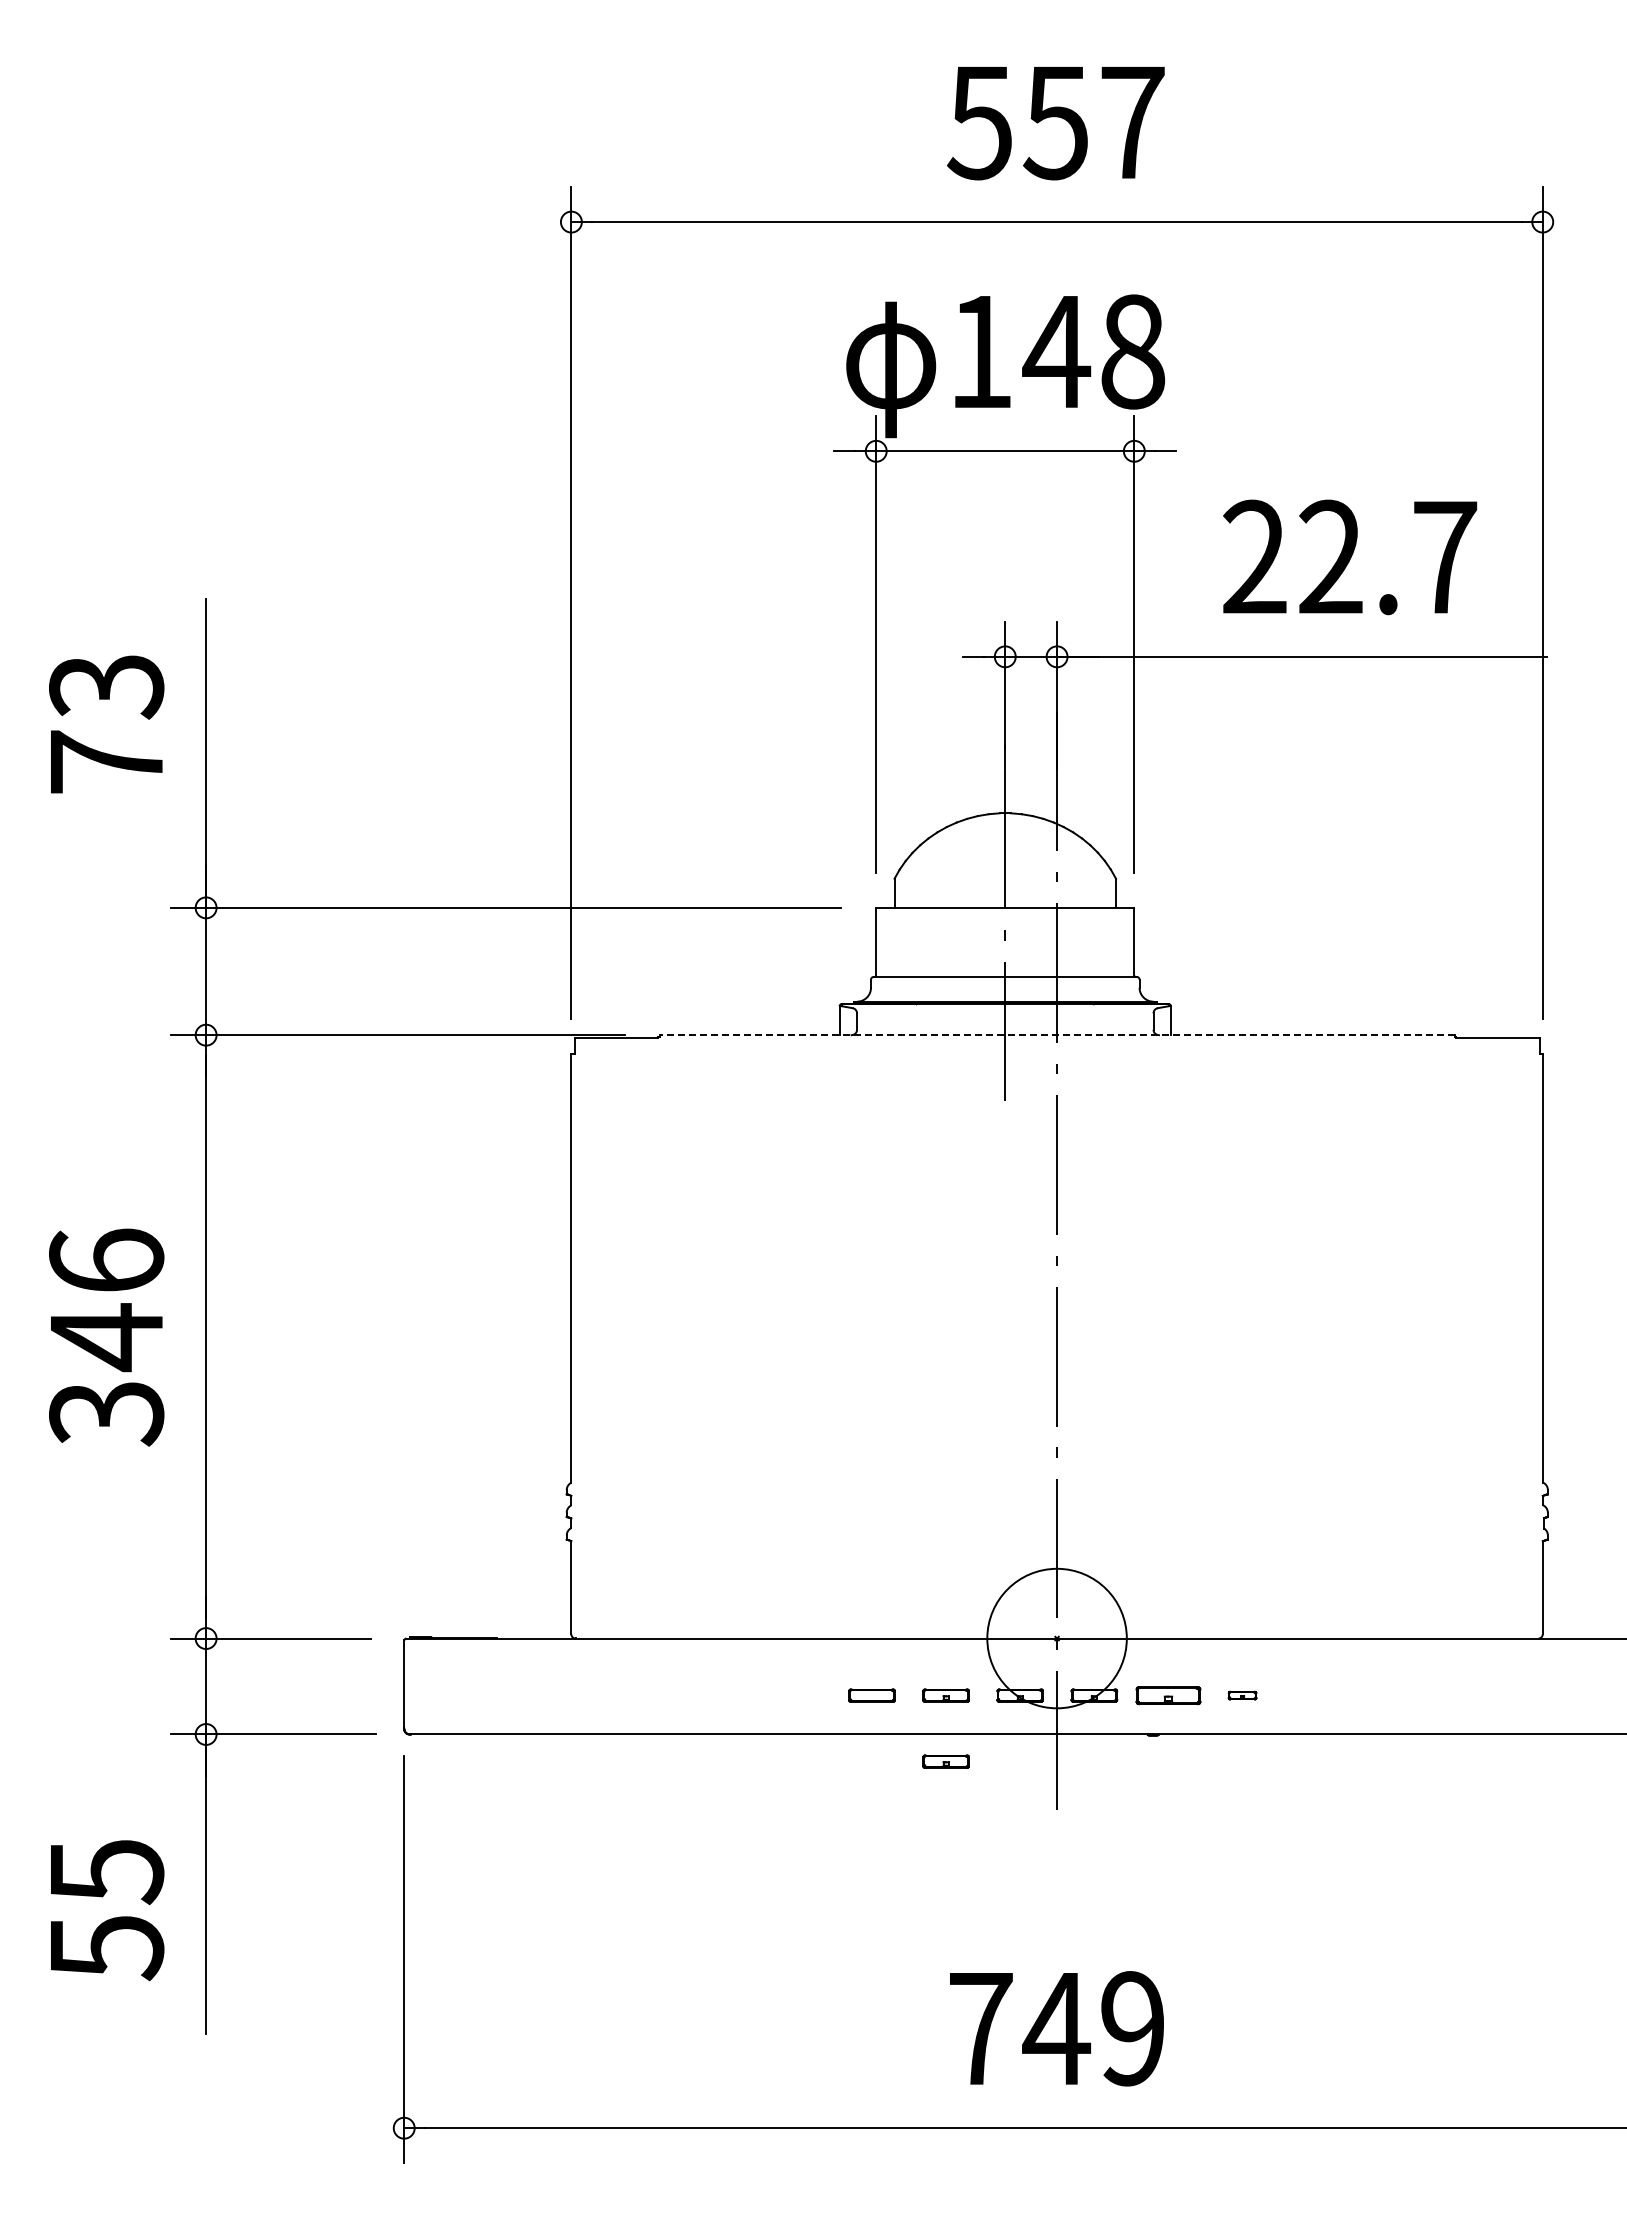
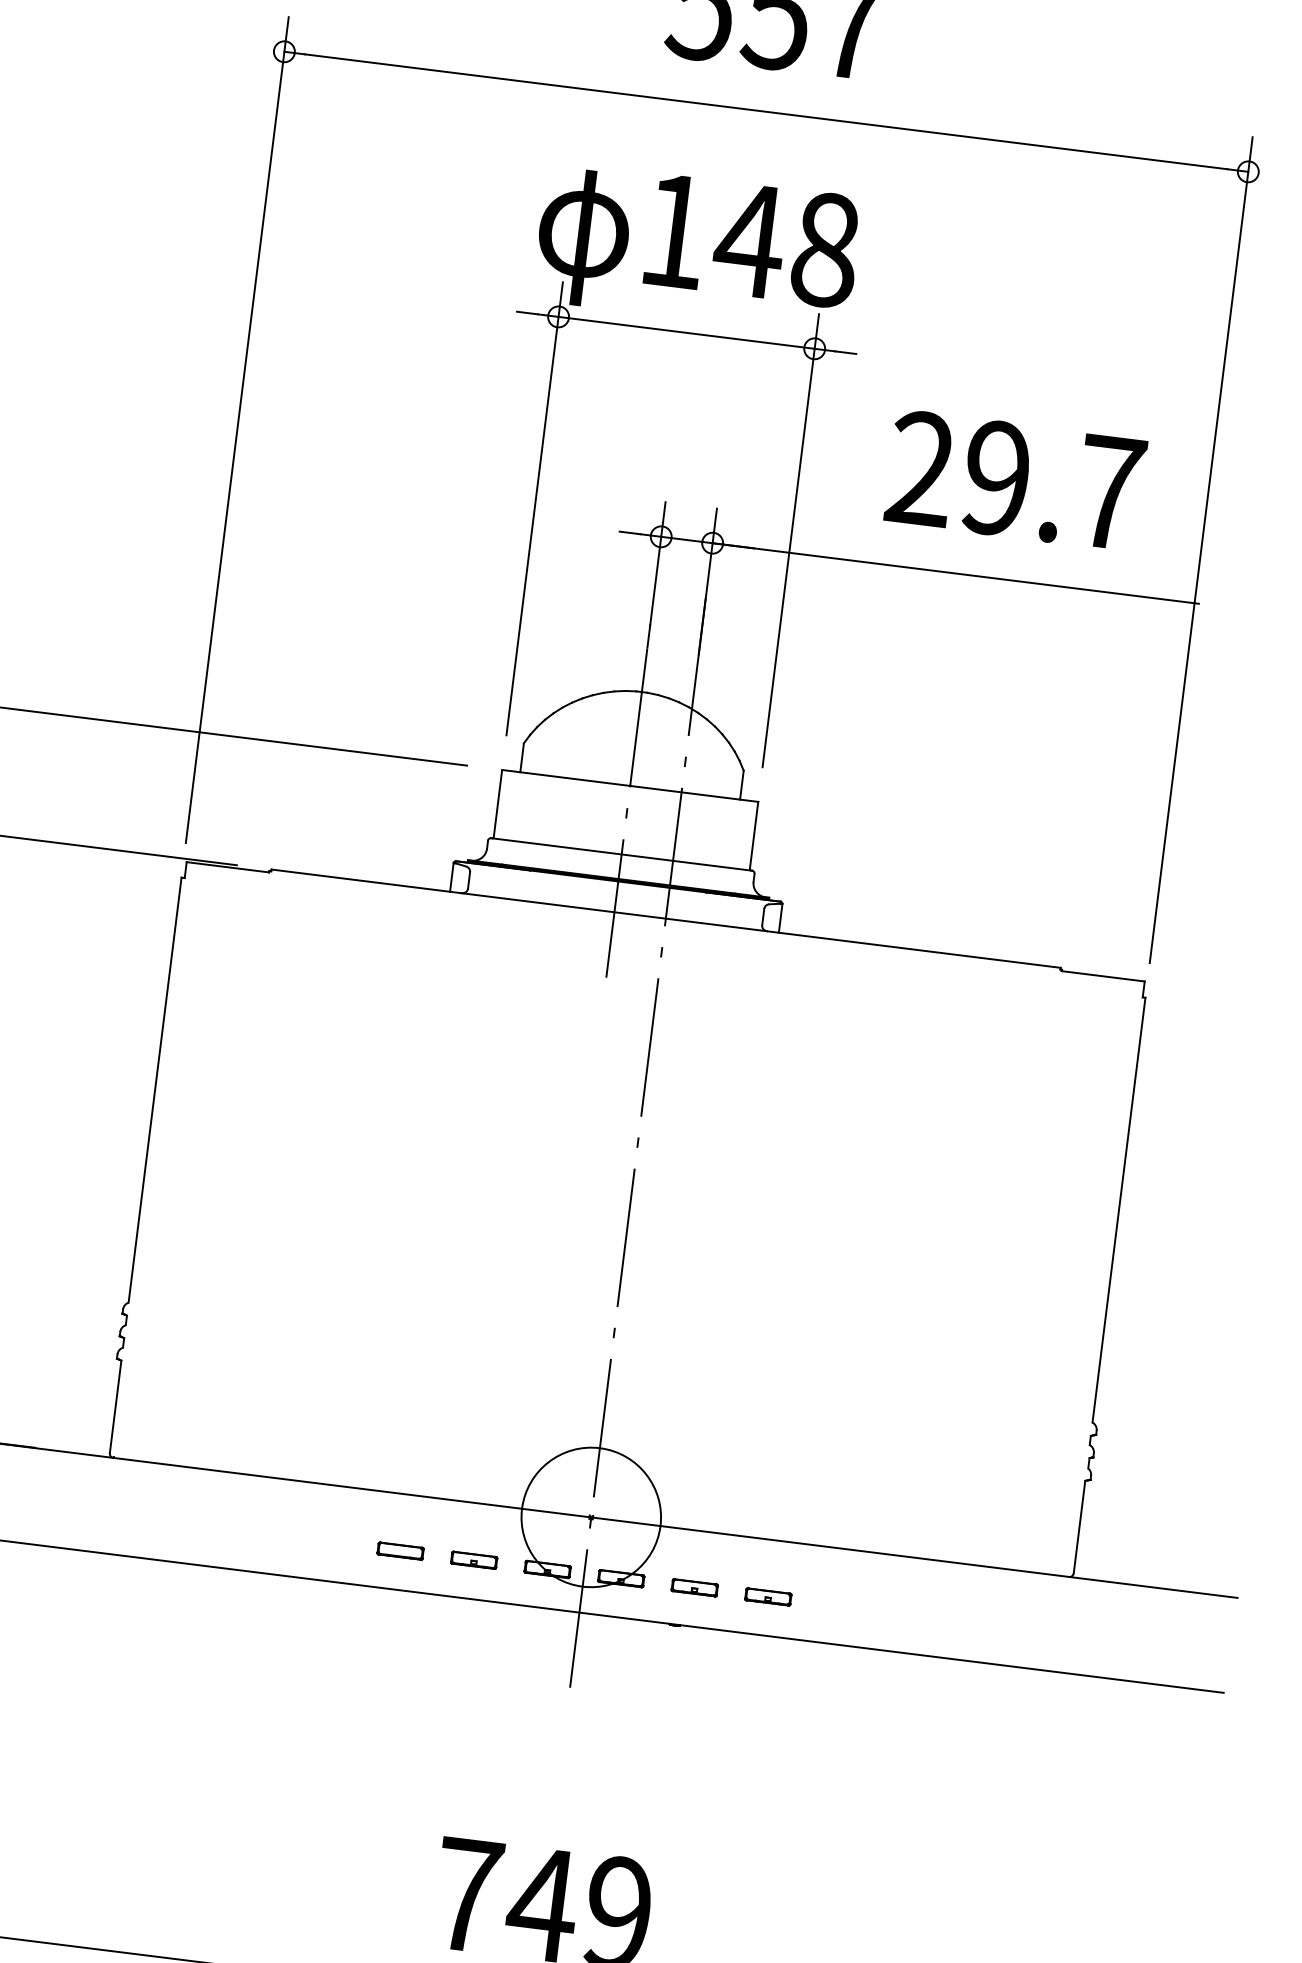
text: (1330, 557) -> (996, 478), 22.7 -> 29.7
line: (1057, 1035) -> (666, 919), dashed -> solid
part: (1168, 1695) -> (694, 1587), size x0.71
part: (1242, 1695) -> (768, 1596), size x1.67
part: (945, 1761) -> (465, 1625), removed

